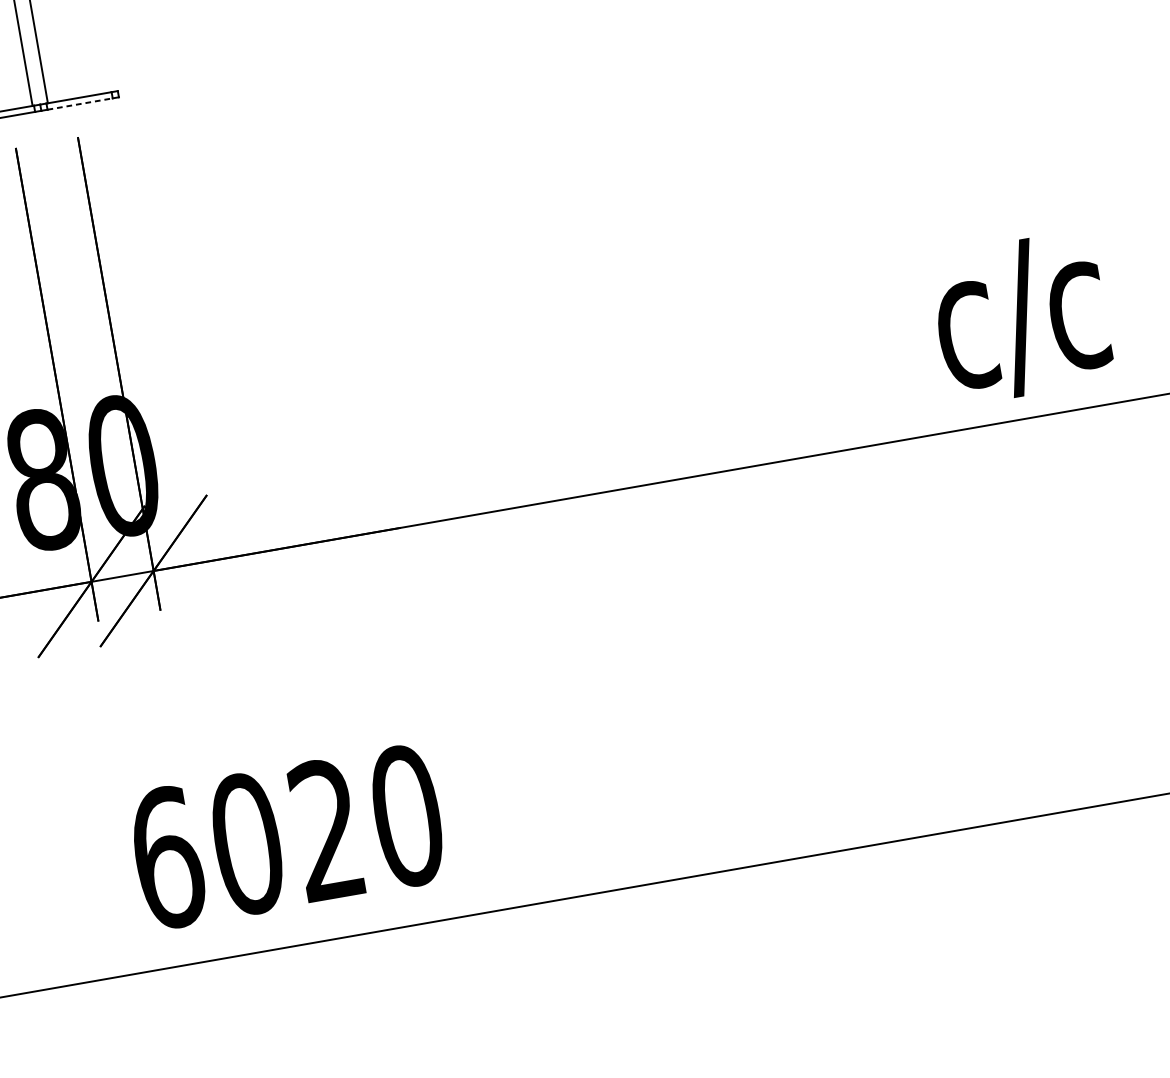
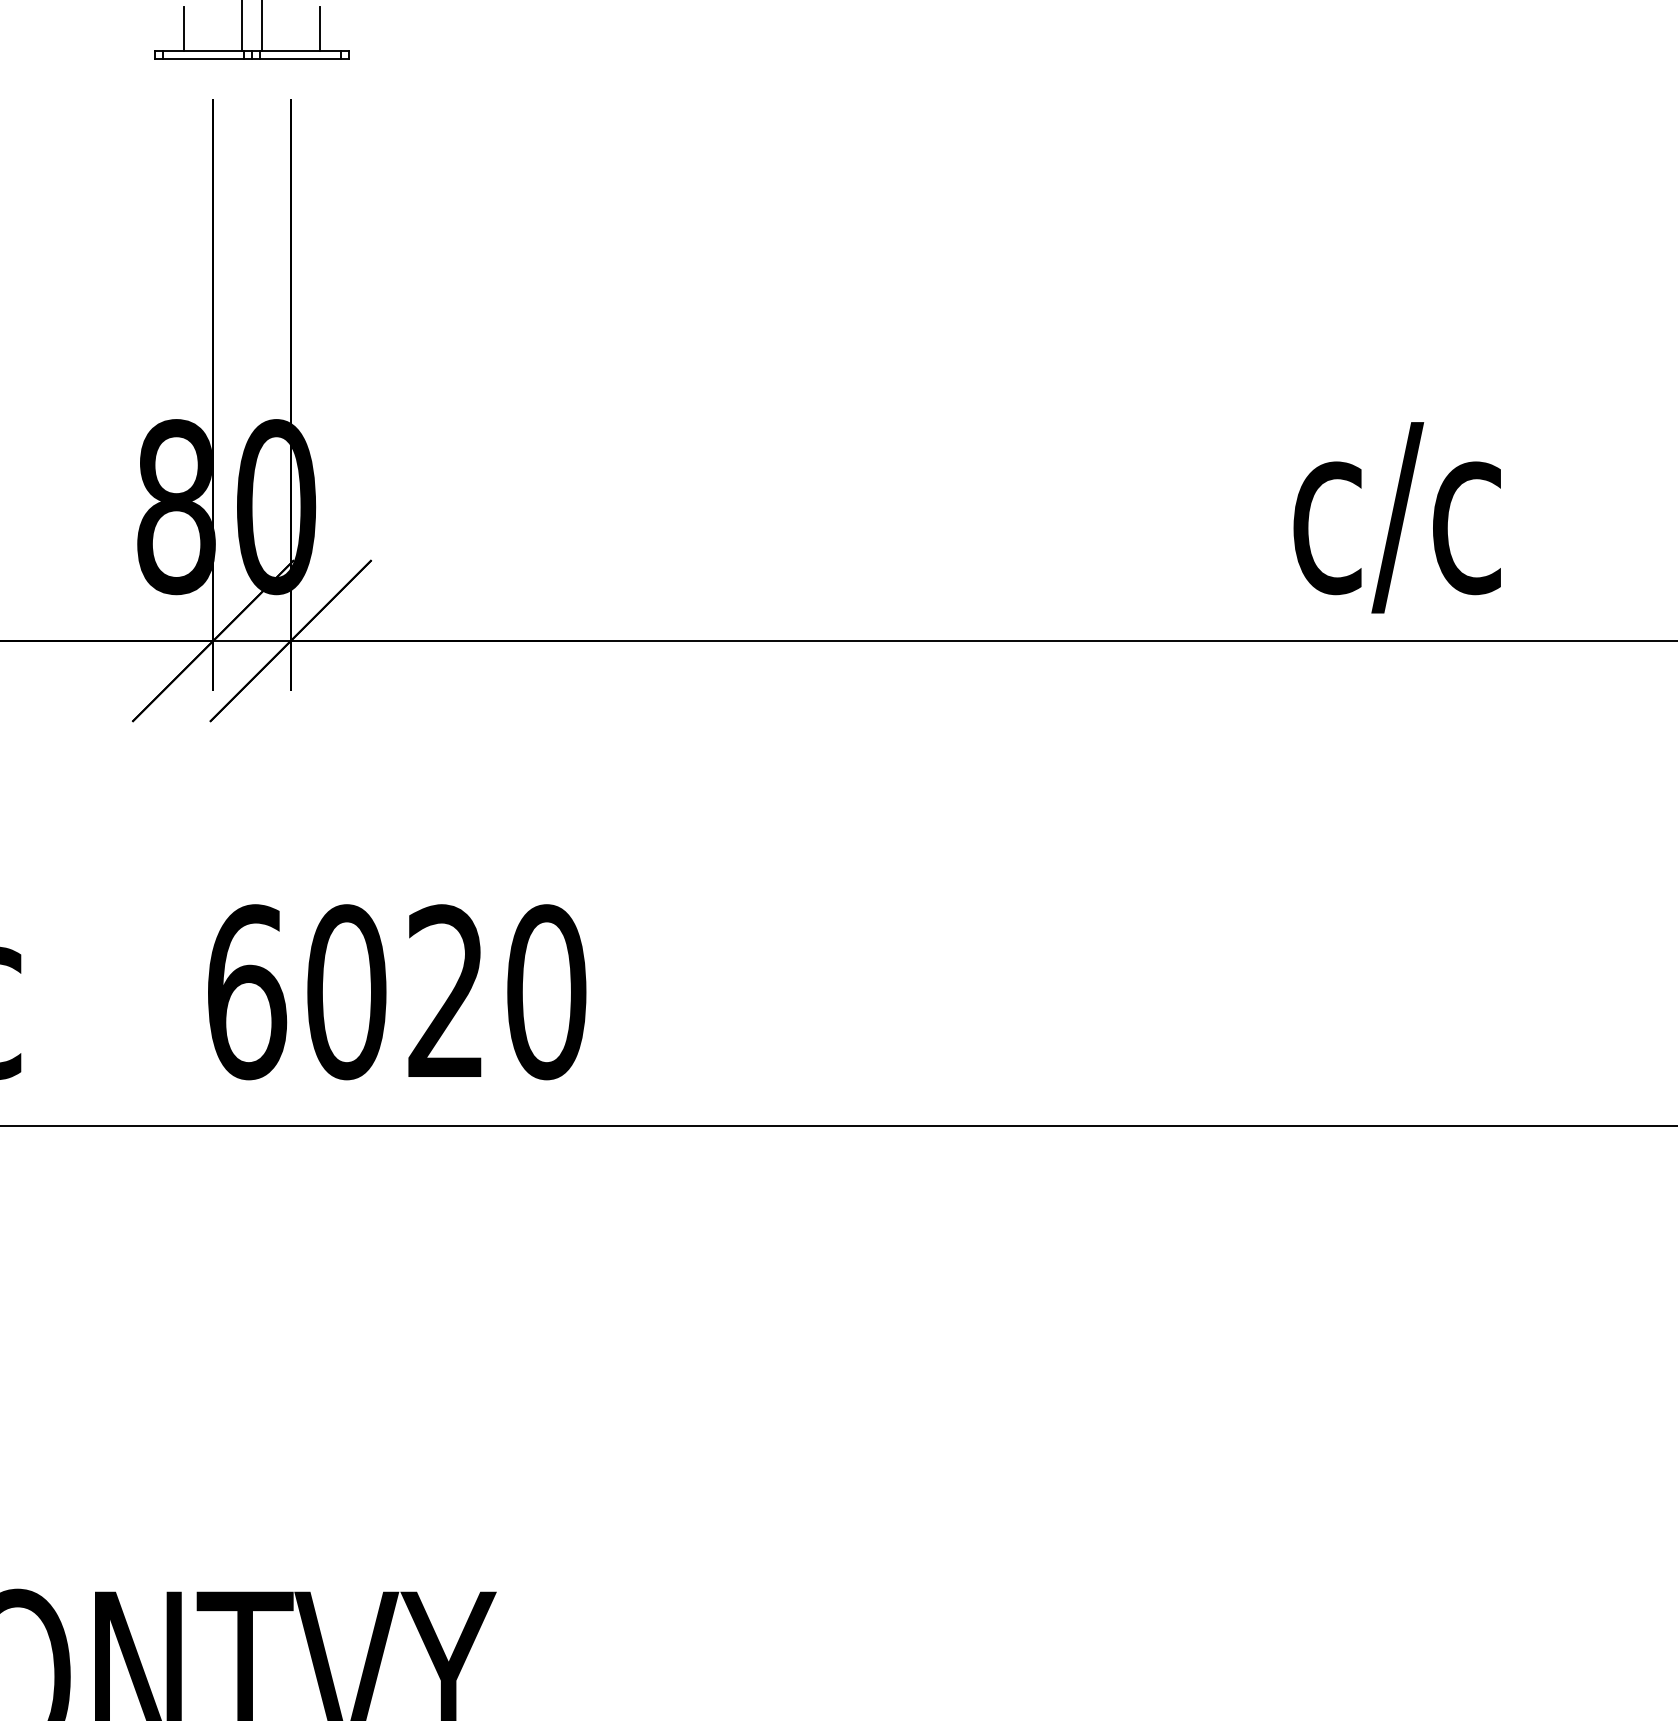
line: (92, 77) -> (320, 29), added
line: (80, 103) -> (300, 58), dashed -> solid

